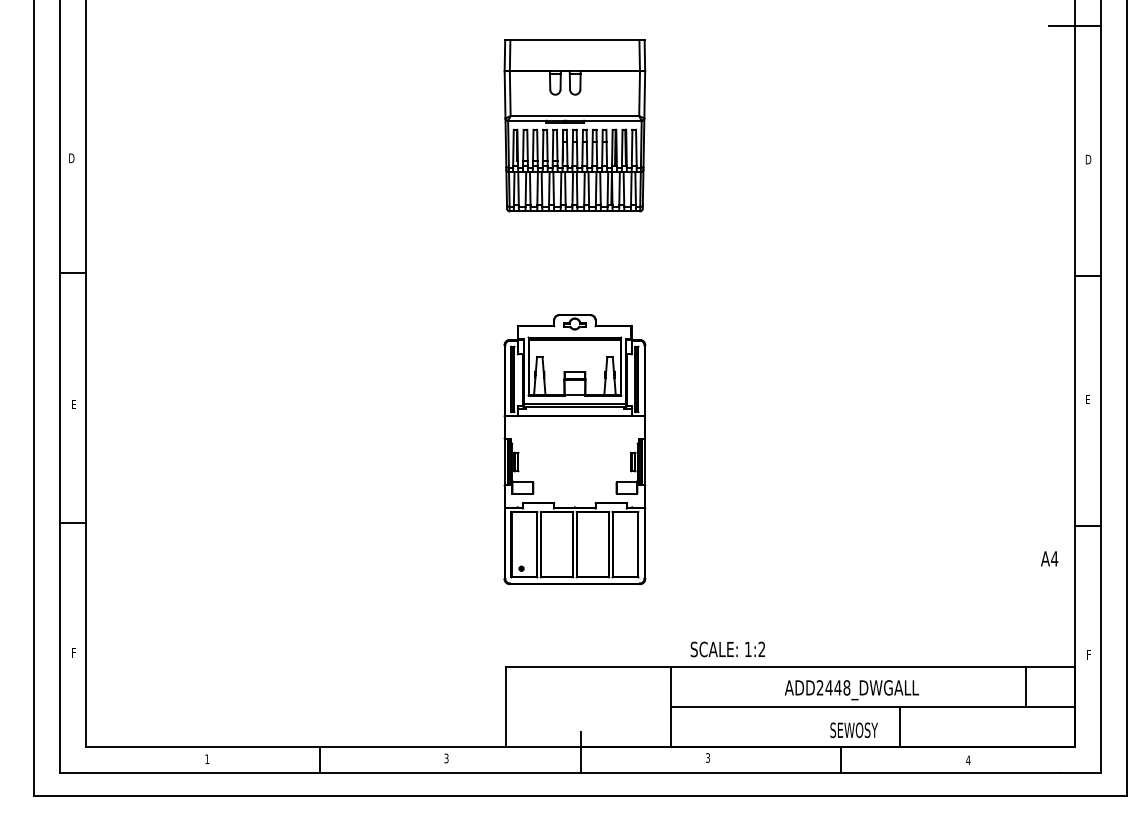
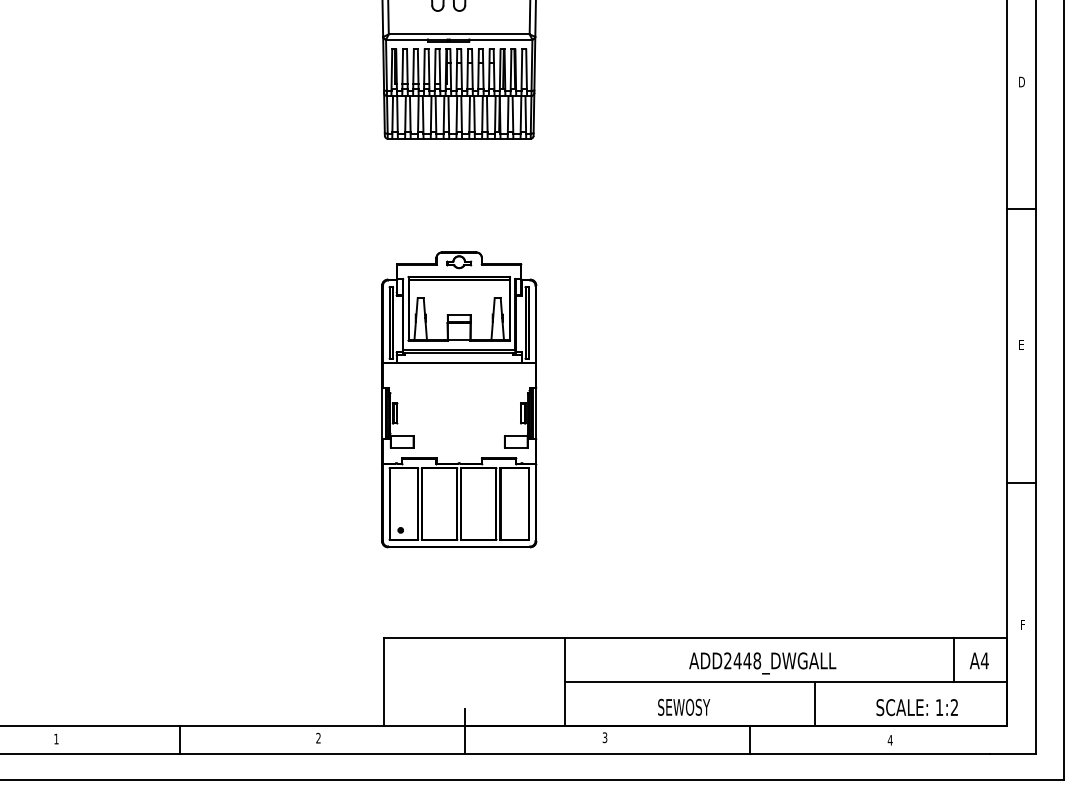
text: (1049, 558) -> (979, 660), moved
text: (727, 649) -> (916, 707), moved
text: (853, 730) -> (683, 707), moved
text: (446, 758) -> (318, 738), 3 -> 2

